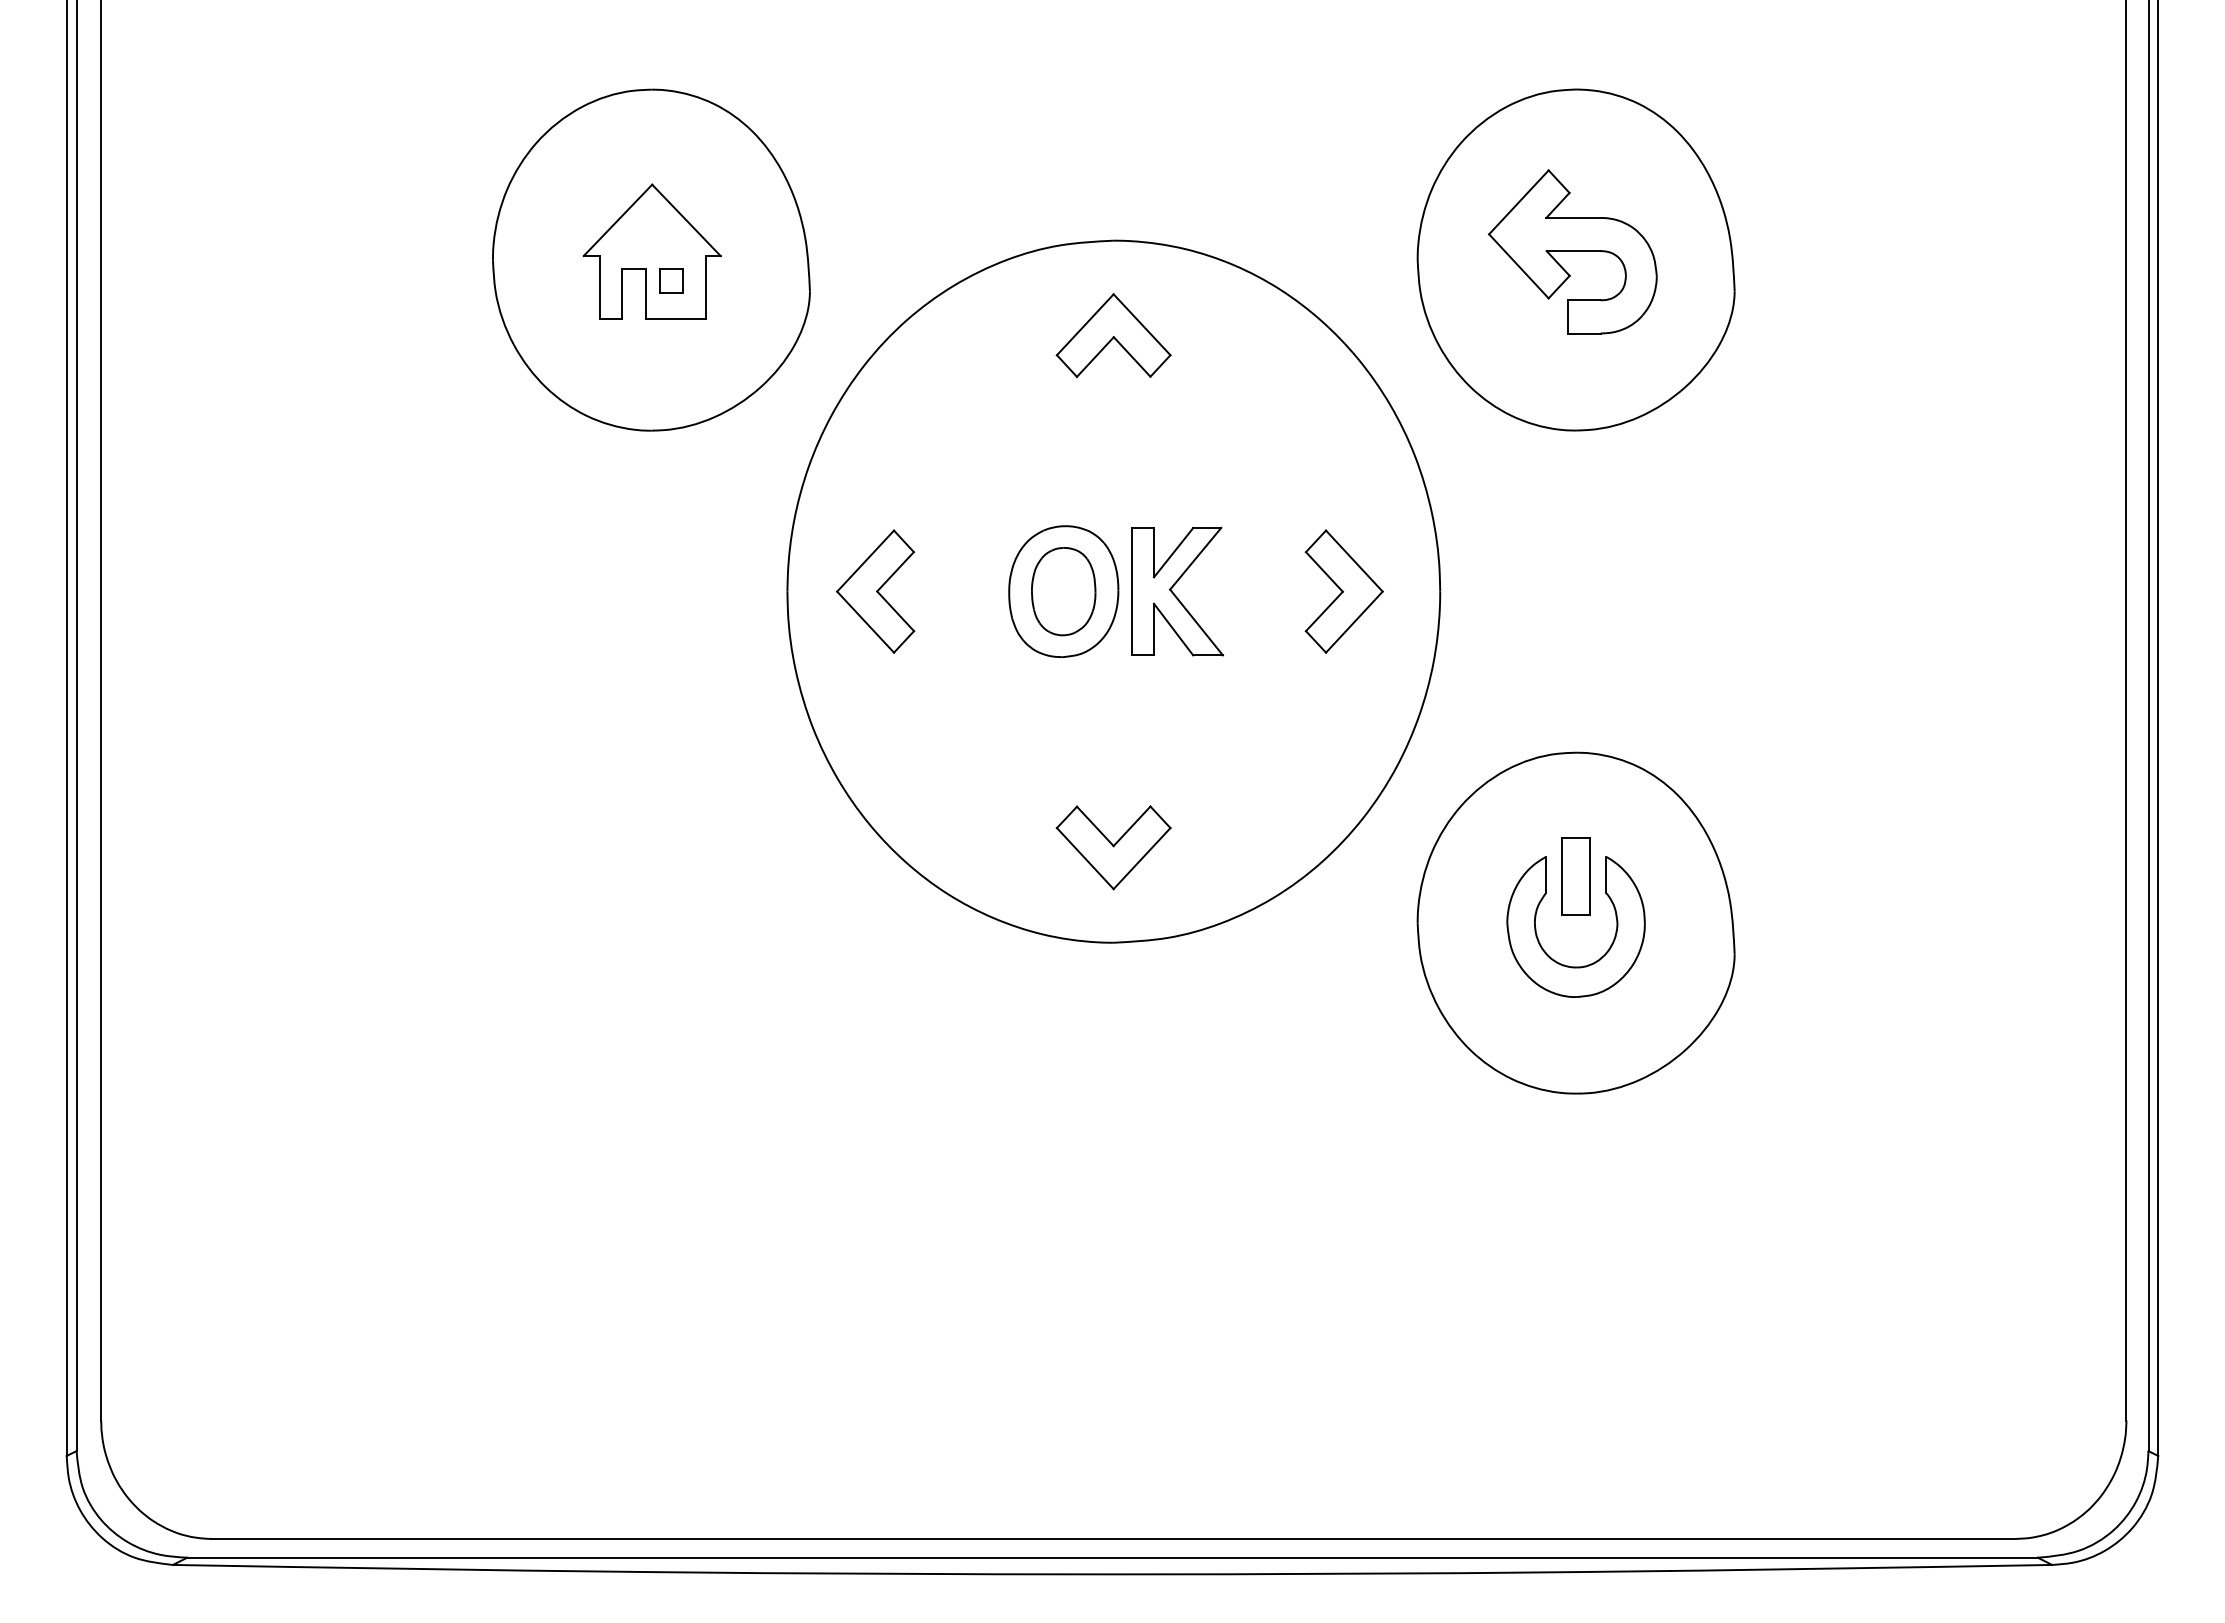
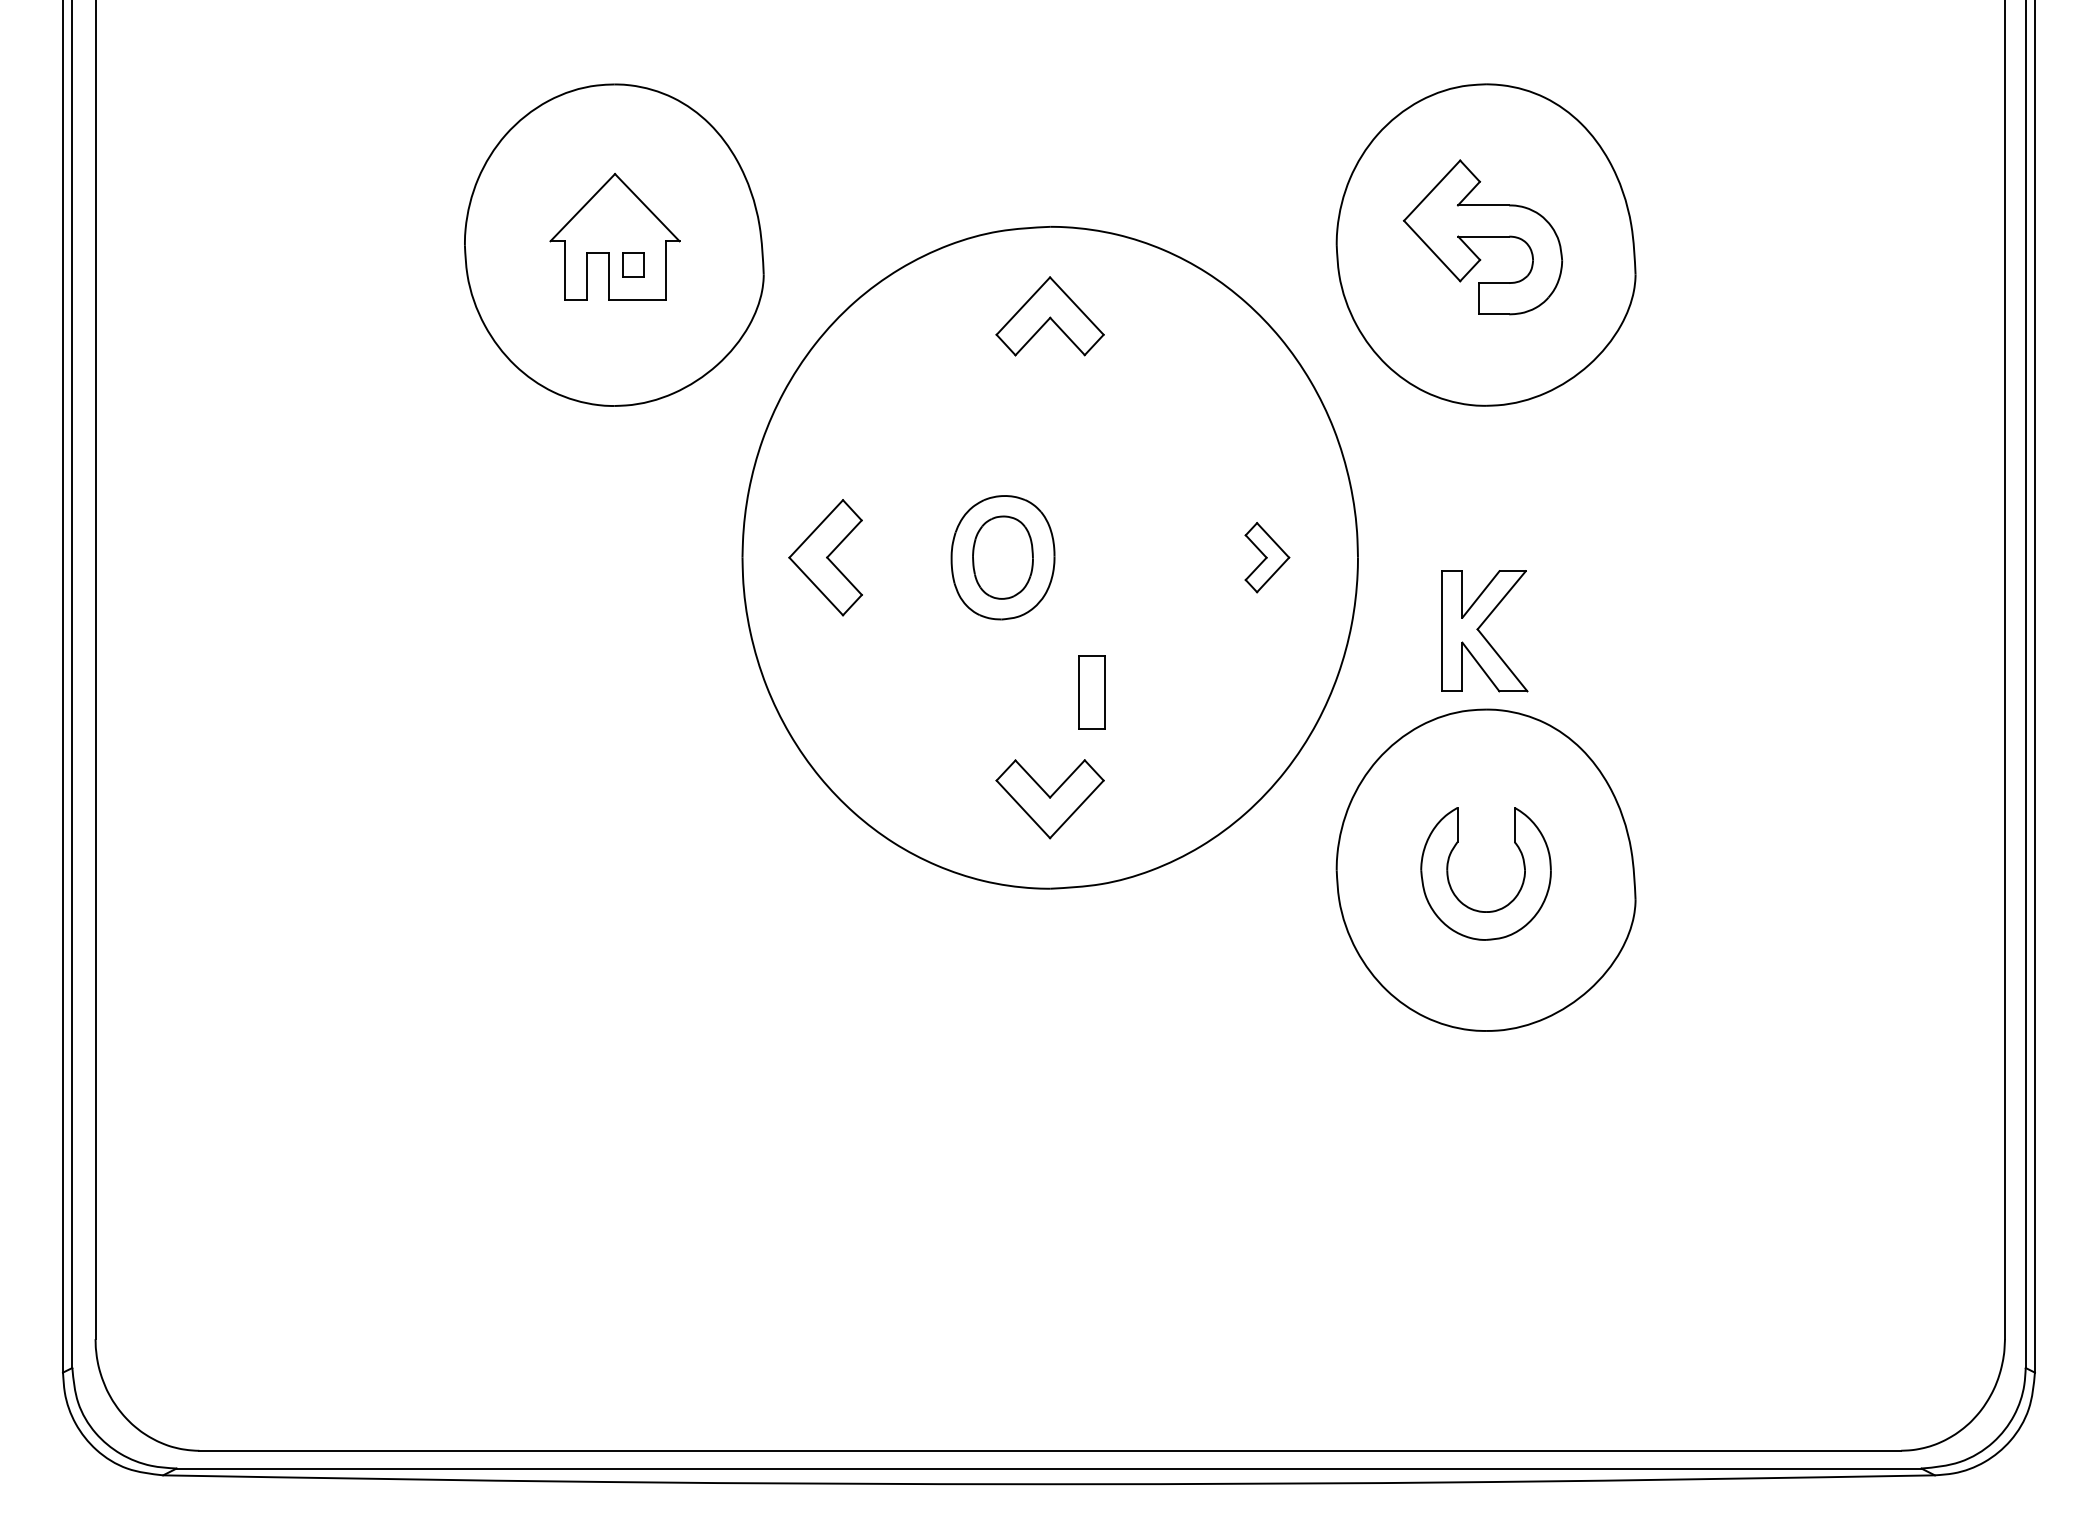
part: (1177, 591) -> (1484, 631), moved
part: (1343, 591) -> (1266, 557), size x0.6
part: (1575, 876) -> (1091, 692), moved

